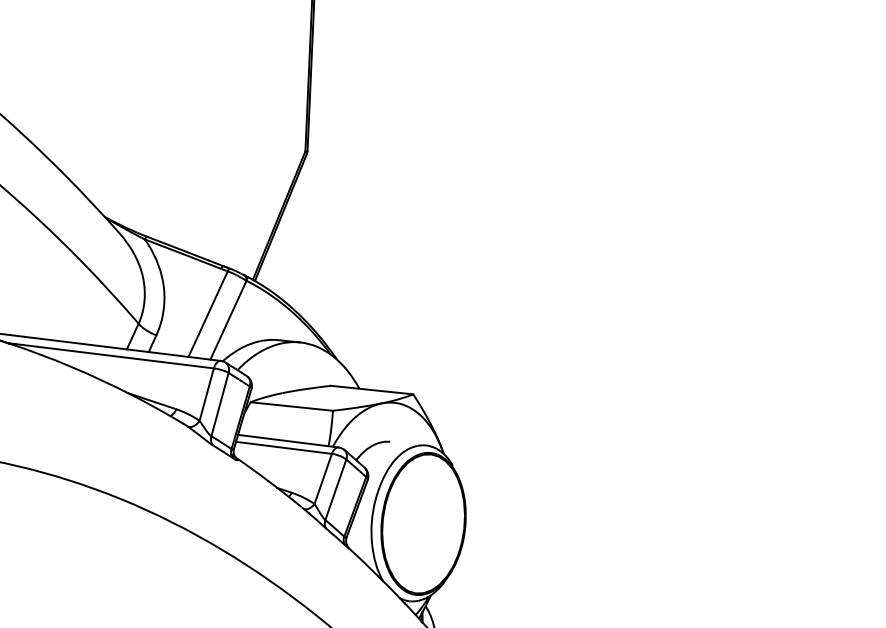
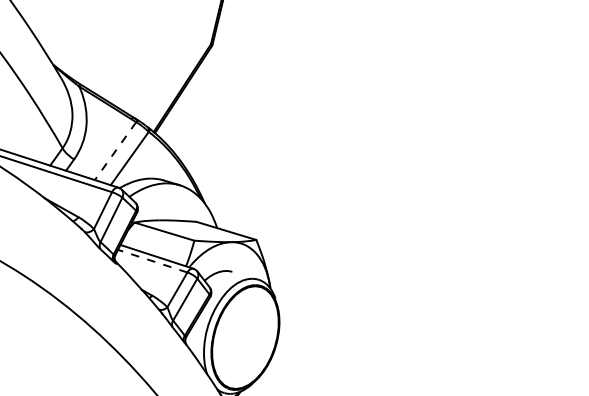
line: (207, 314) -> (115, 151), solid -> dashed
line: (283, 447) -> (152, 260), solid -> dashed

